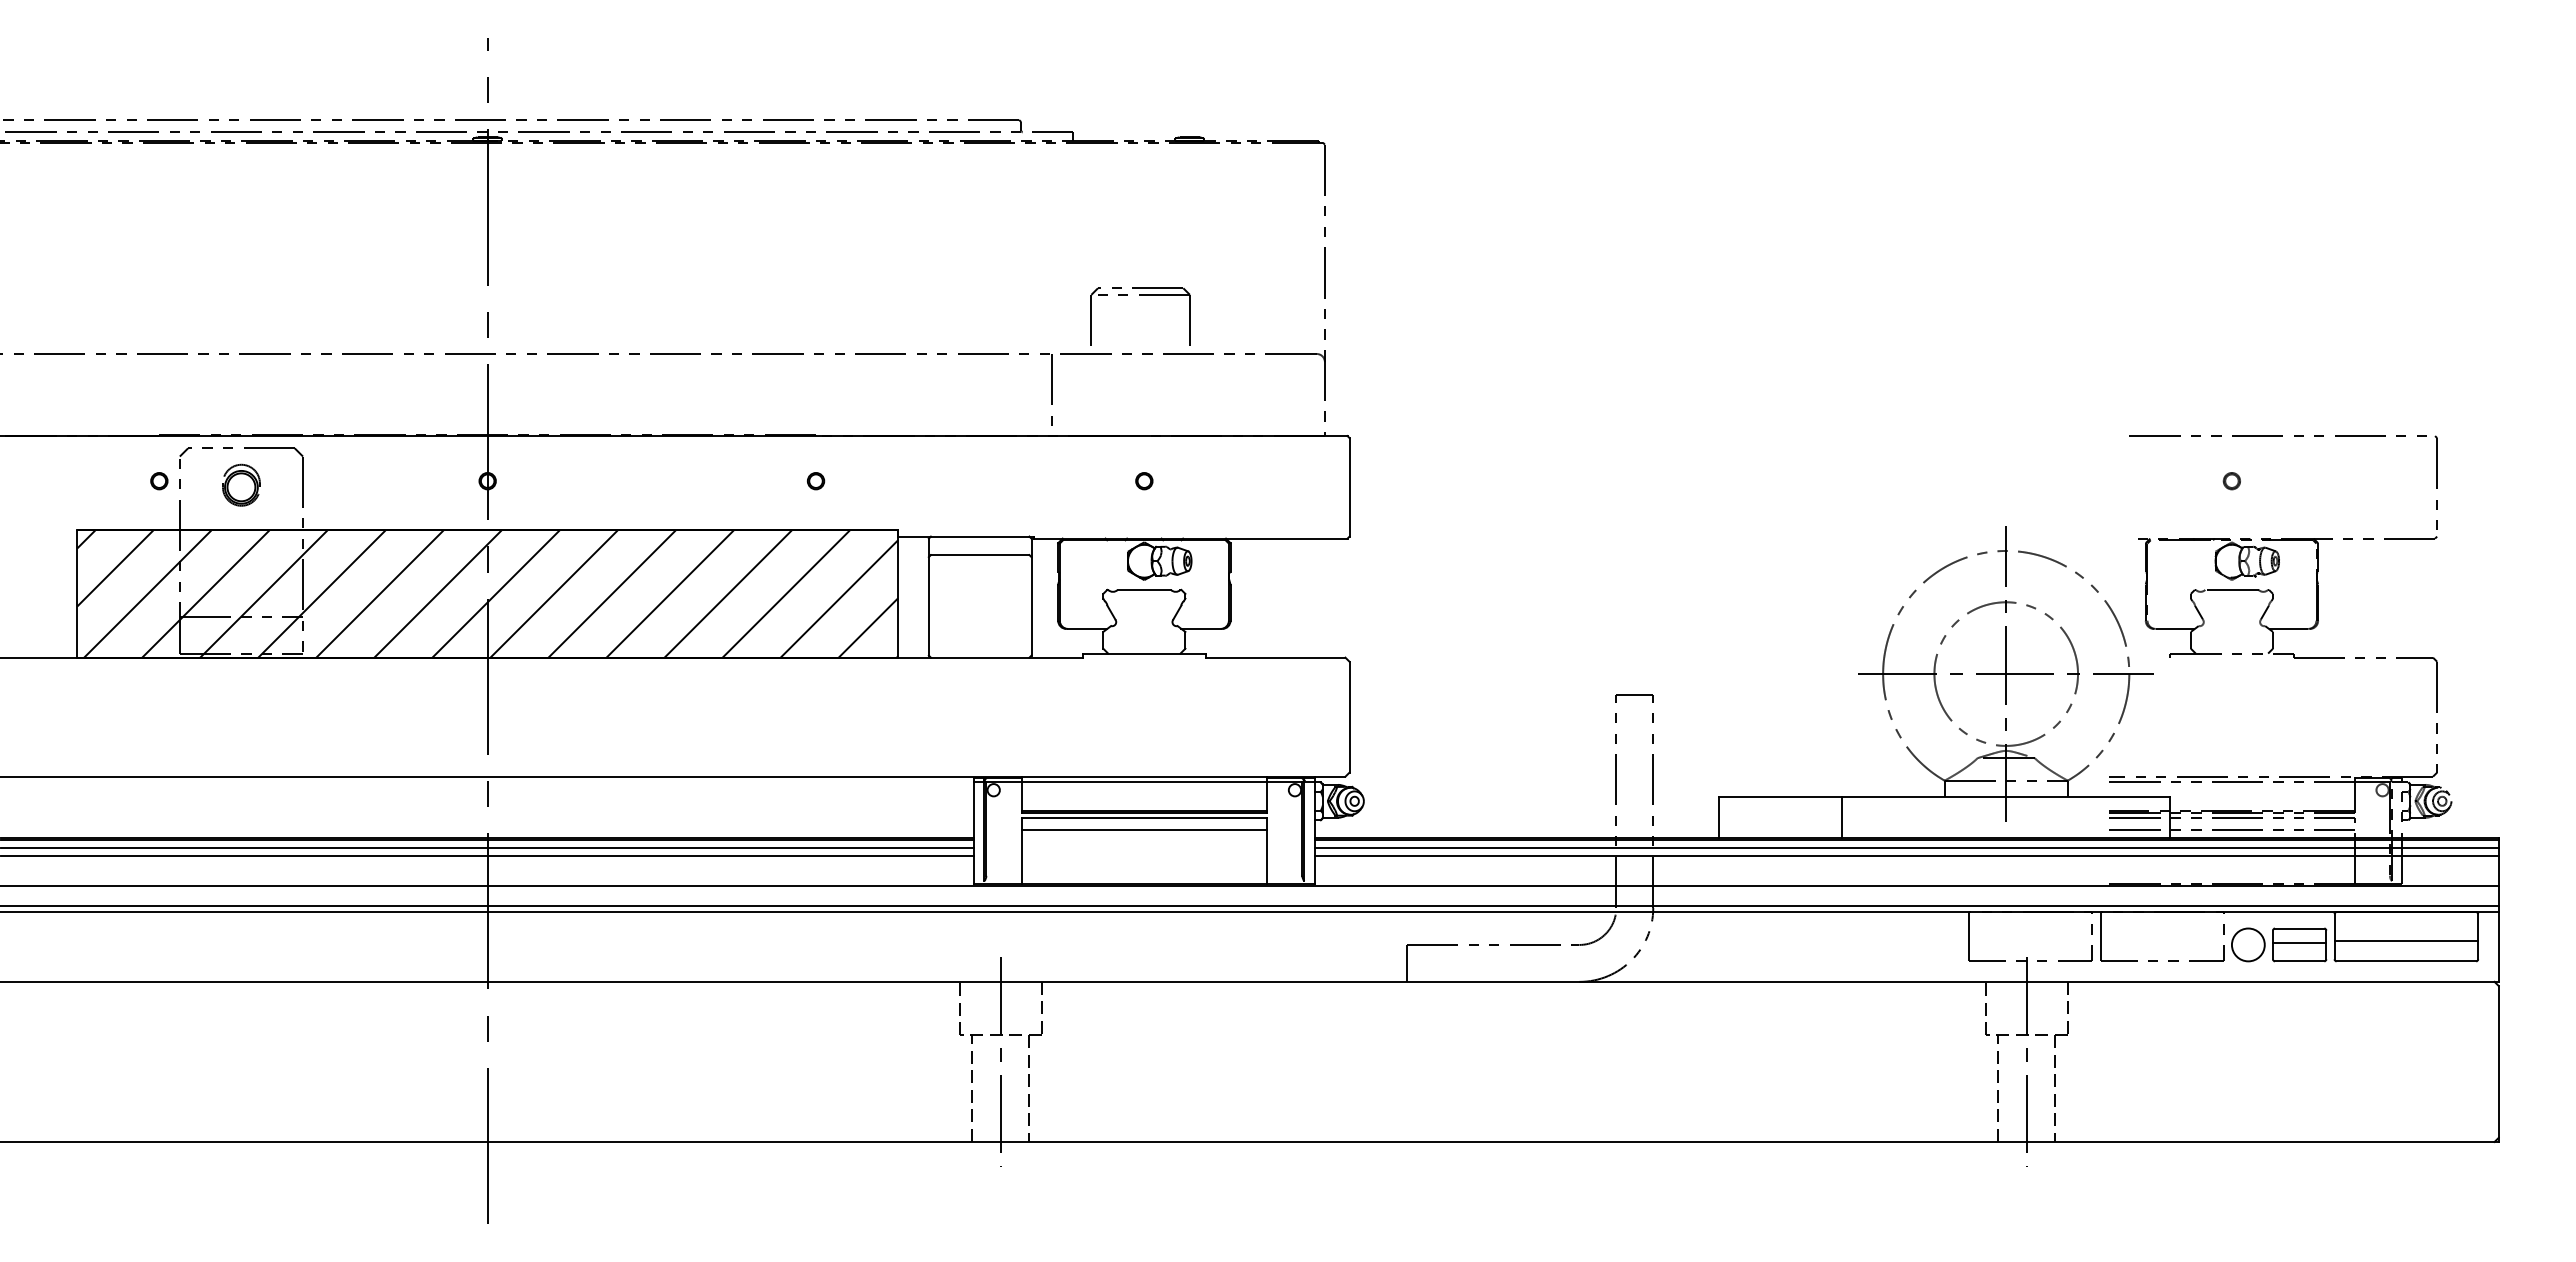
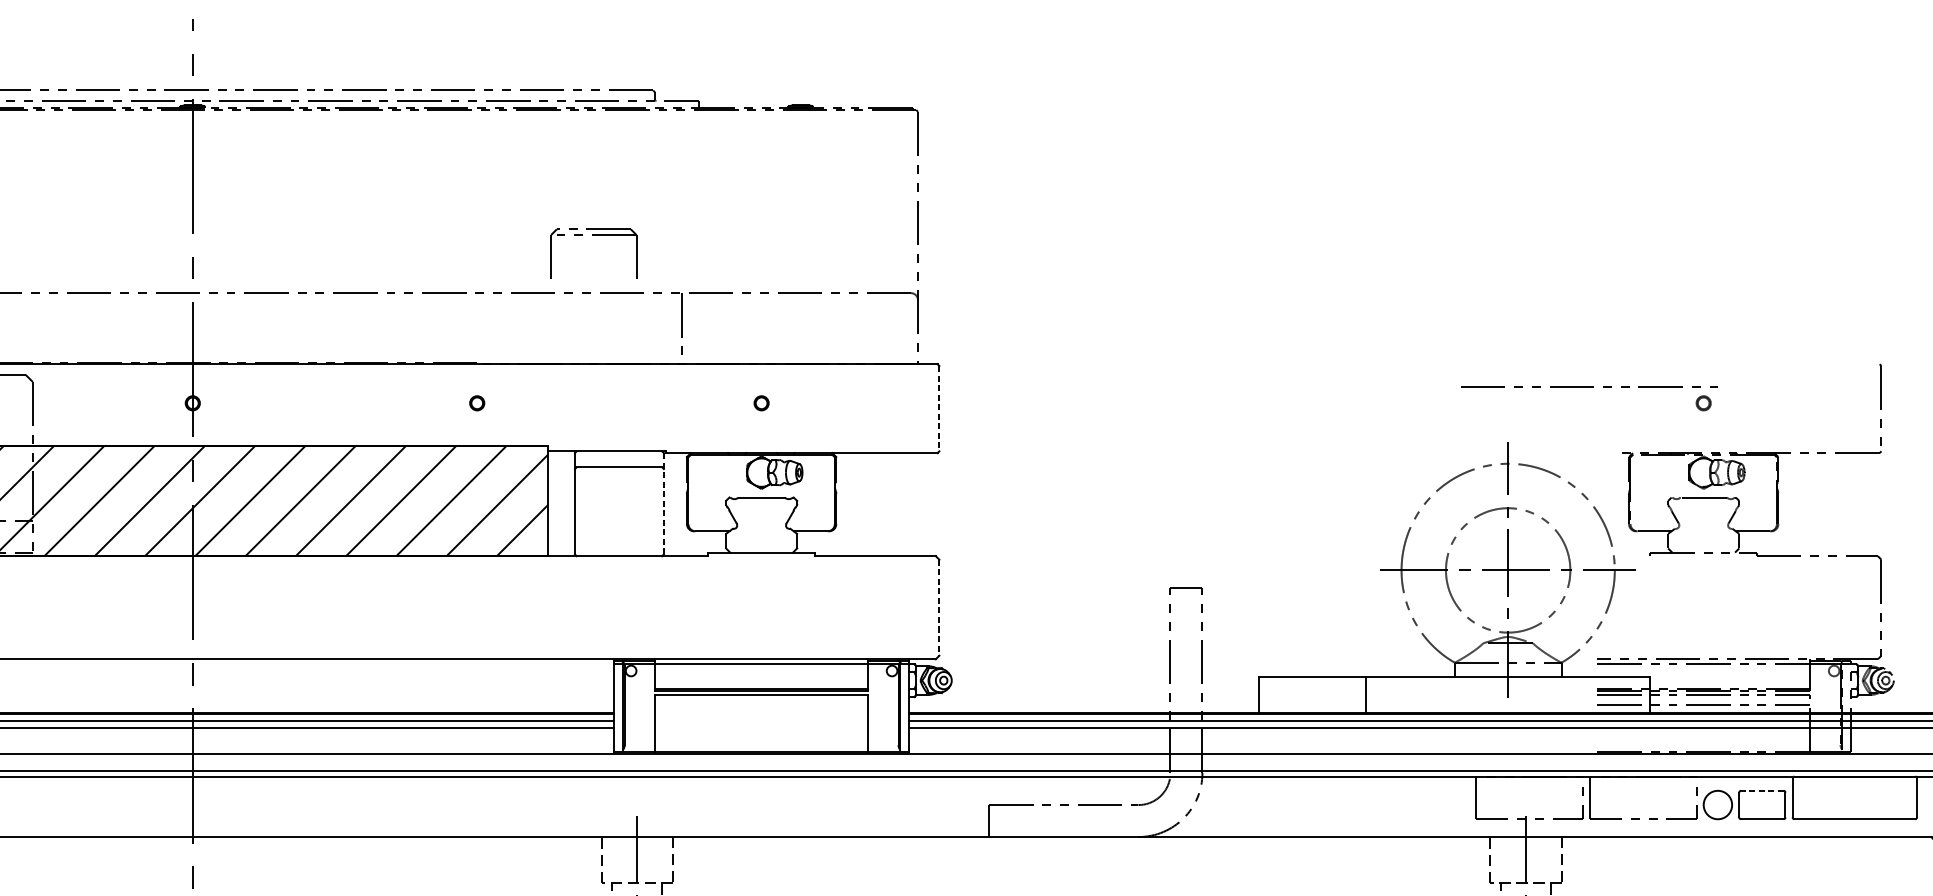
part: (1140, 295) -> (593, 235), moved
line: (2277, 435) -> (1588, 386), moved
line: (1349, 487) -> (939, 408), solid -> dashed
line: (1031, 597) -> (663, 504), solid -> dashed
line: (1349, 717) -> (939, 608), solid -> dashed
line: (1144, 829) -> (761, 705), removed
line: (2299, 928) -> (1762, 790), solid -> dashed
line: (2406, 940) -> (1854, 801), removed
line: (2299, 942) -> (1762, 802), removed

